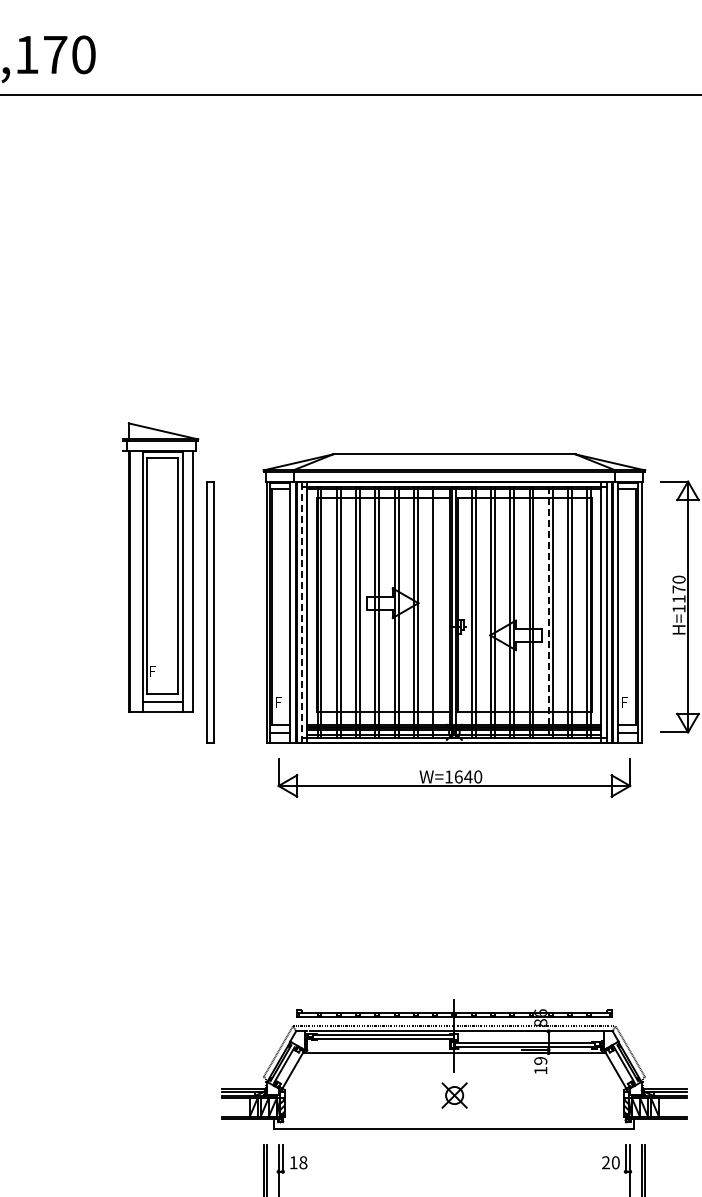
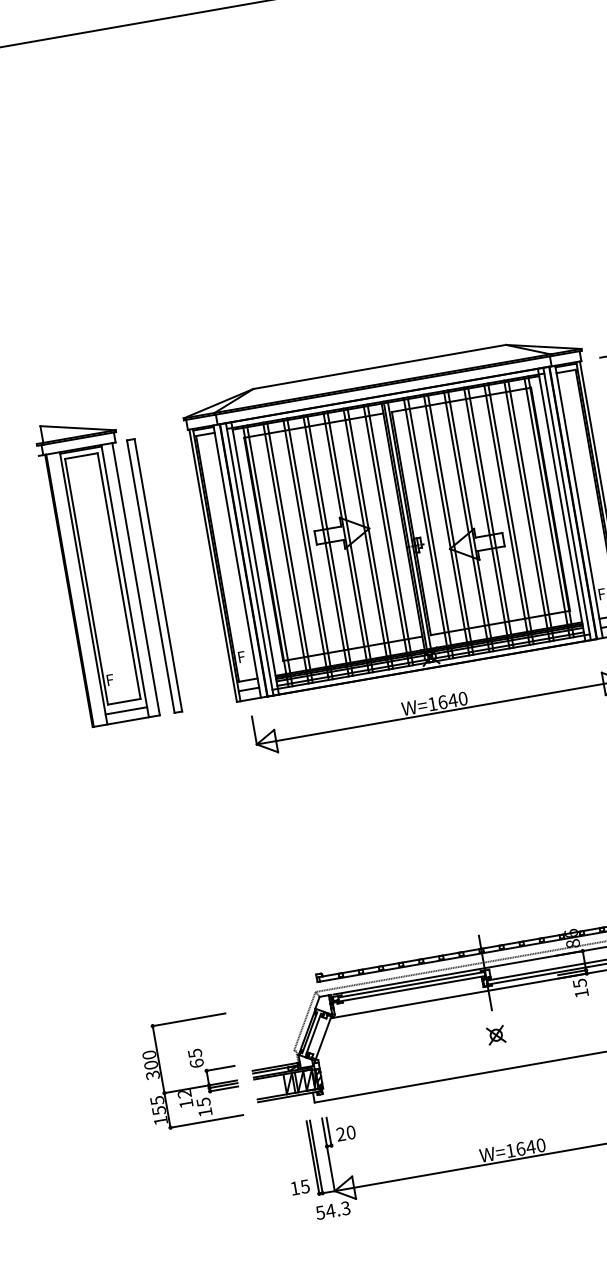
part: (160, 567) -> (99, 570), moved
line: (302, 612) -> (250, 559), dashed -> solid
line: (437, 612) -> (390, 534), added
line: (548, 612) -> (506, 514), dashed -> solid
text: (540, 1061) -> (579, 983), 19 -> 15
part: (163, 1079) -> (190, 1071), added
part: (453, 1095) -> (495, 1035), size x0.62
text: (298, 1162) -> (345, 1133), 18 -> 20

